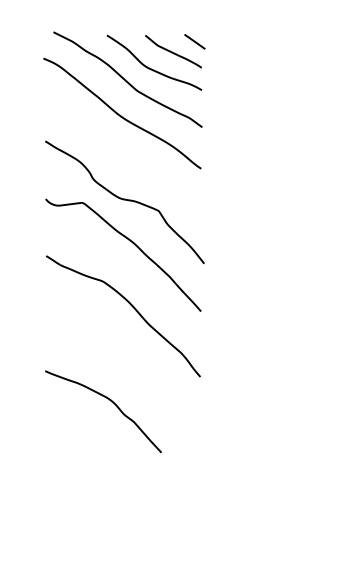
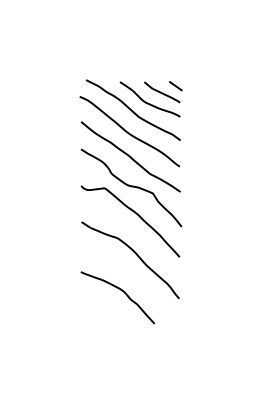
curve: (123, 152) -> (130, 156), added
curve: (109, 401) -> (121, 291), moved

